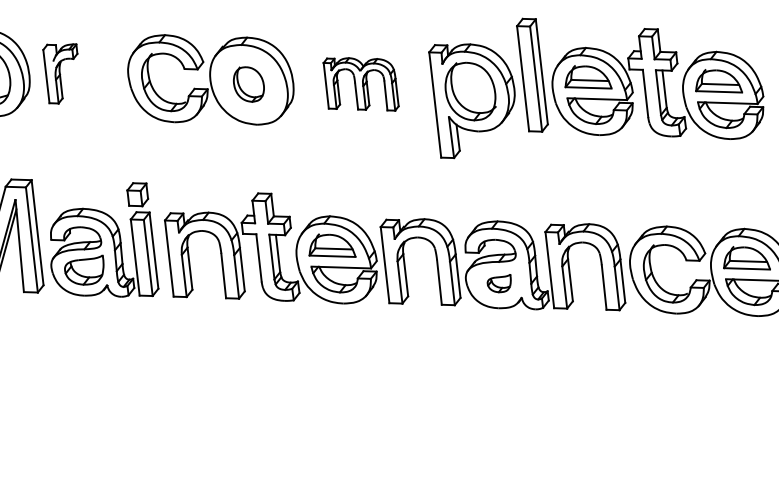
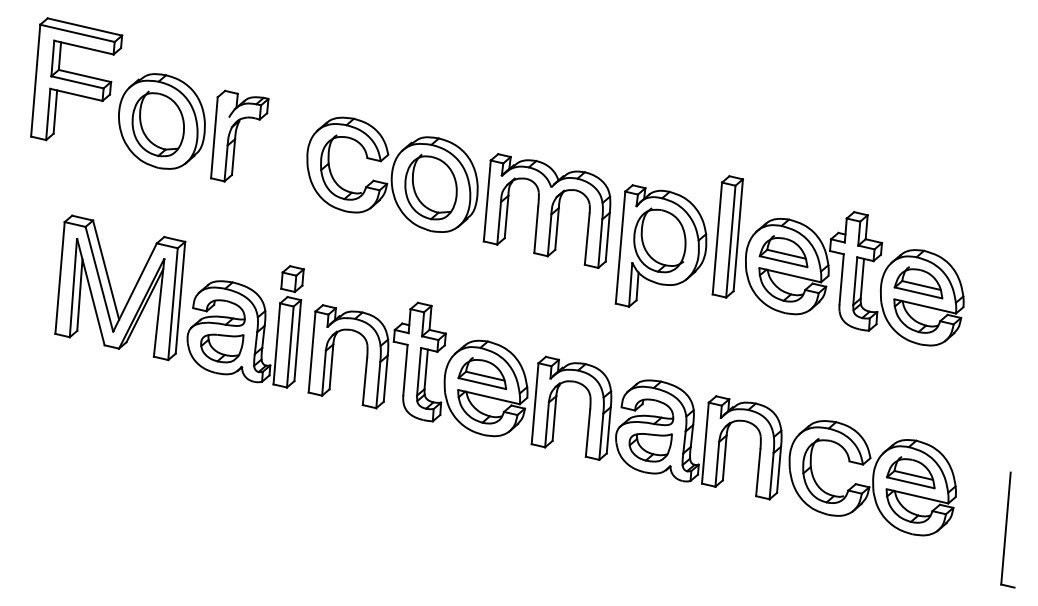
part: (62, 71) -> (239, 135), size x1.43
part: (248, 83) -> (430, 186), size x1.67
part: (359, 84) -> (546, 210), size x1.67
part: (499, 284) -> (650, 447), size x1.67

